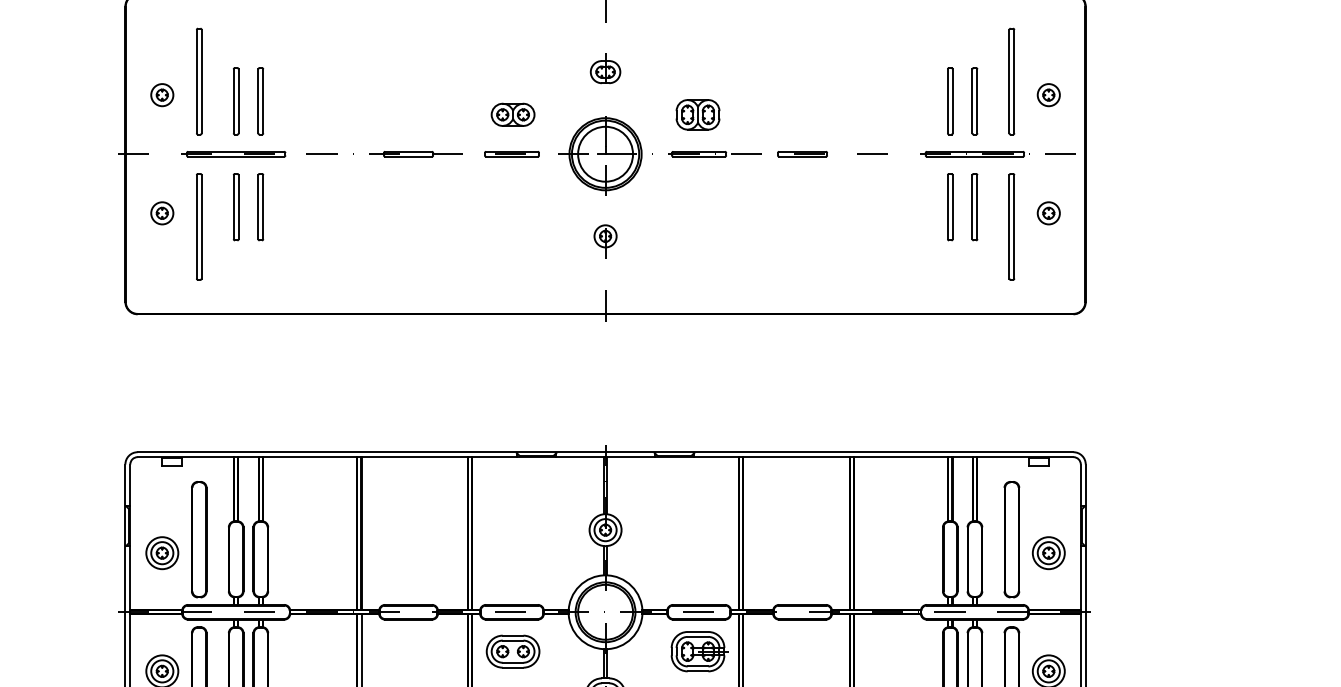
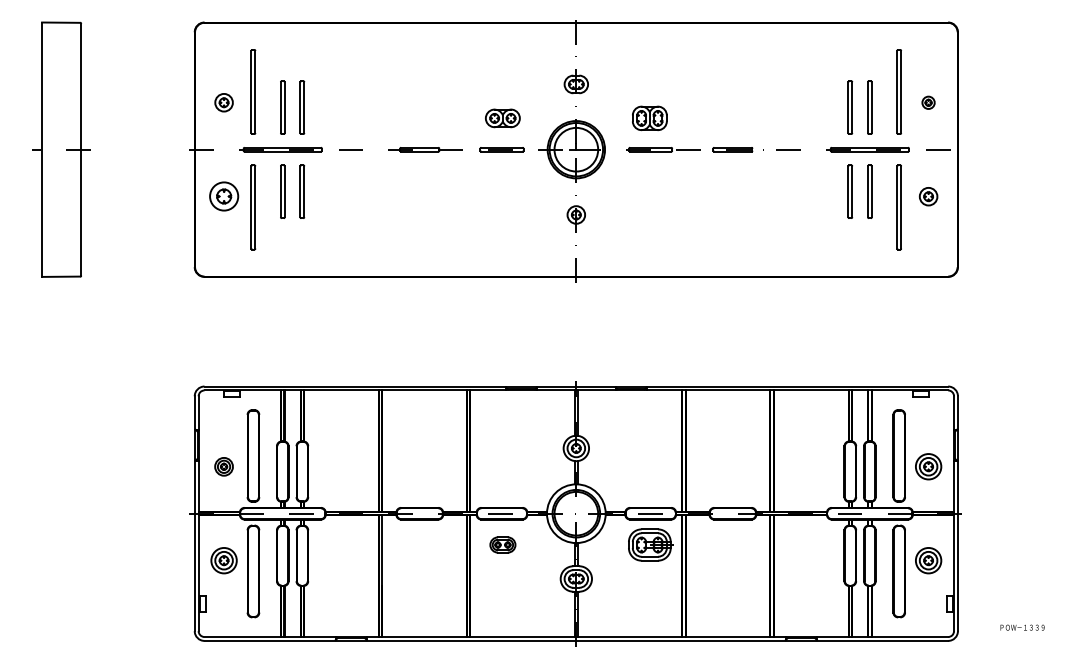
part: (1048, 94) -> (928, 102), size x0.7
part: (161, 213) -> (223, 196), size x1.6
part: (161, 552) -> (223, 466), size x0.7
part: (512, 651) -> (502, 544), size x0.6

